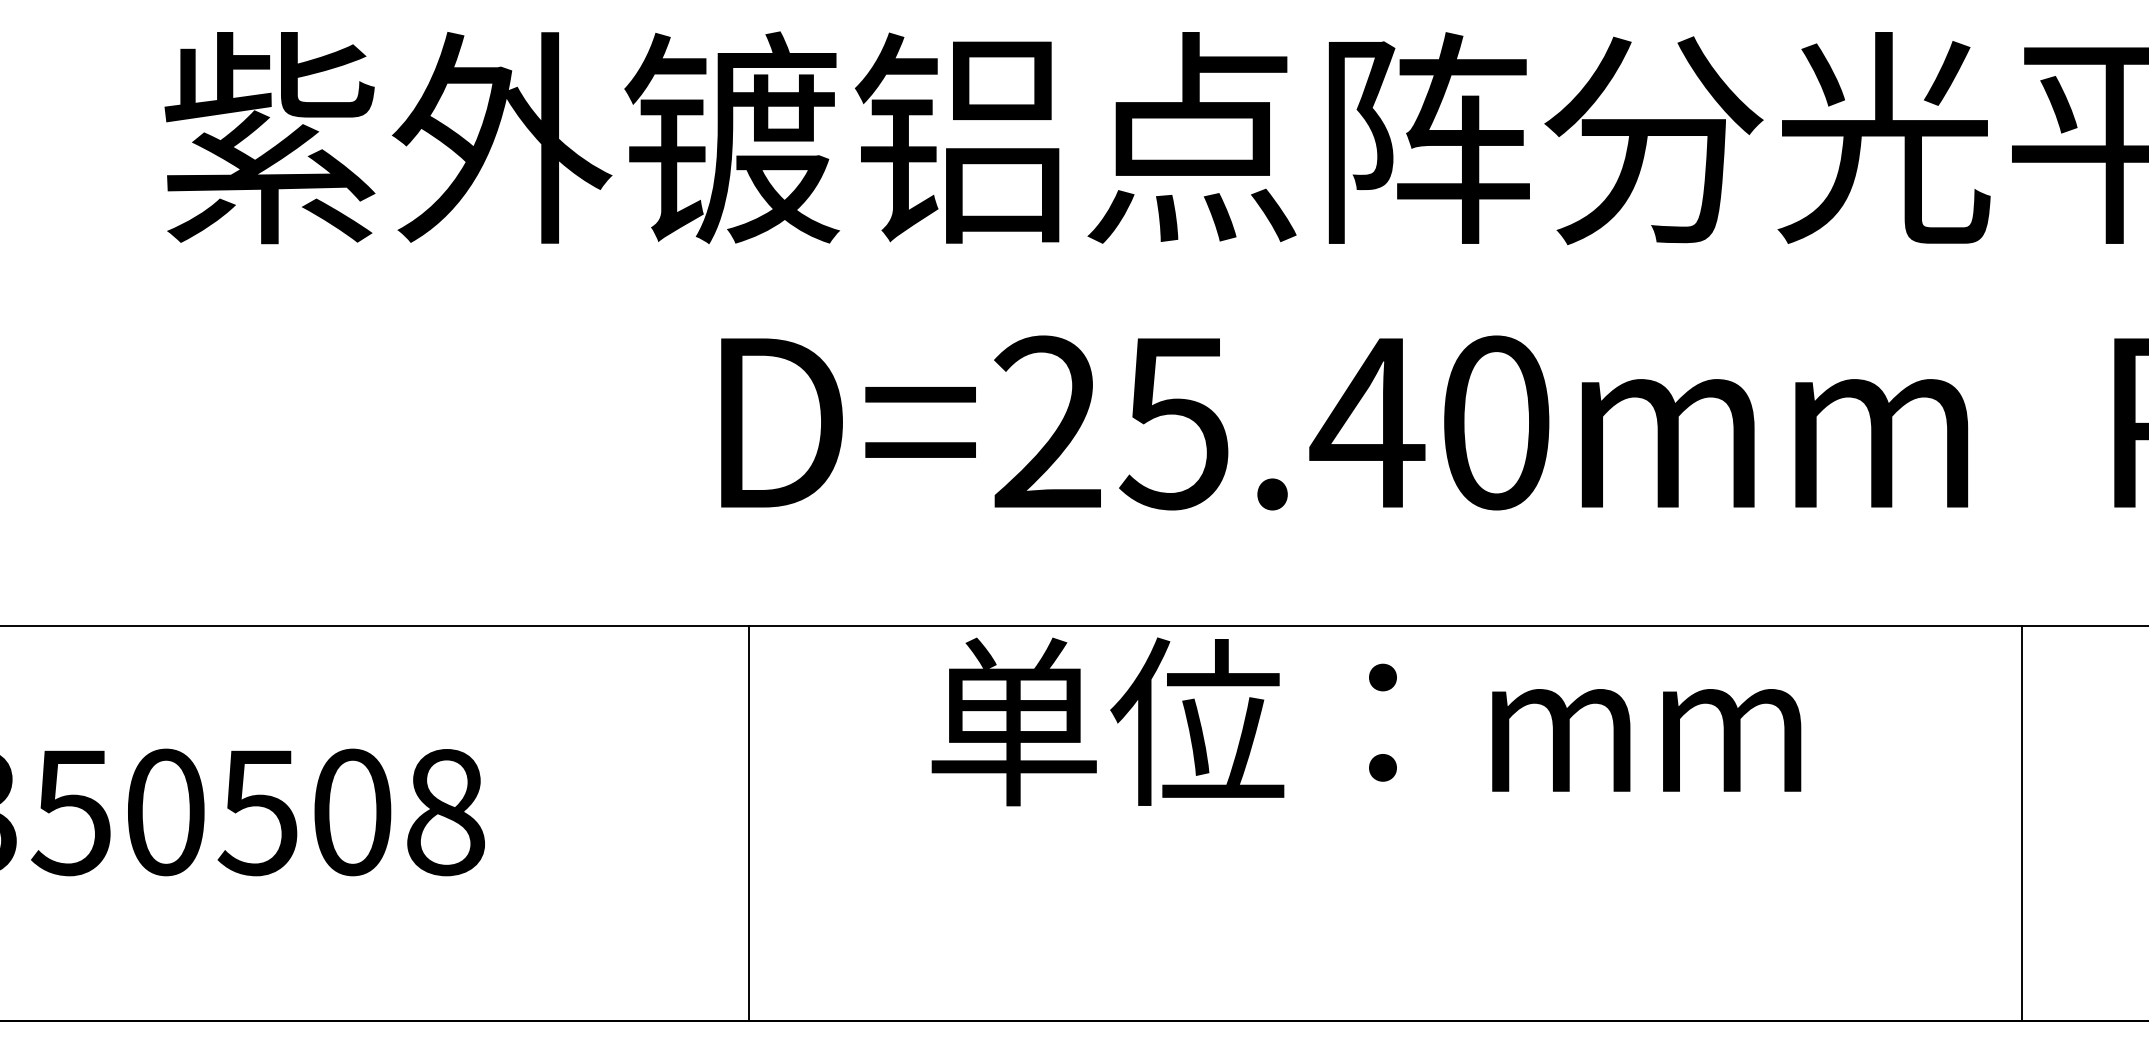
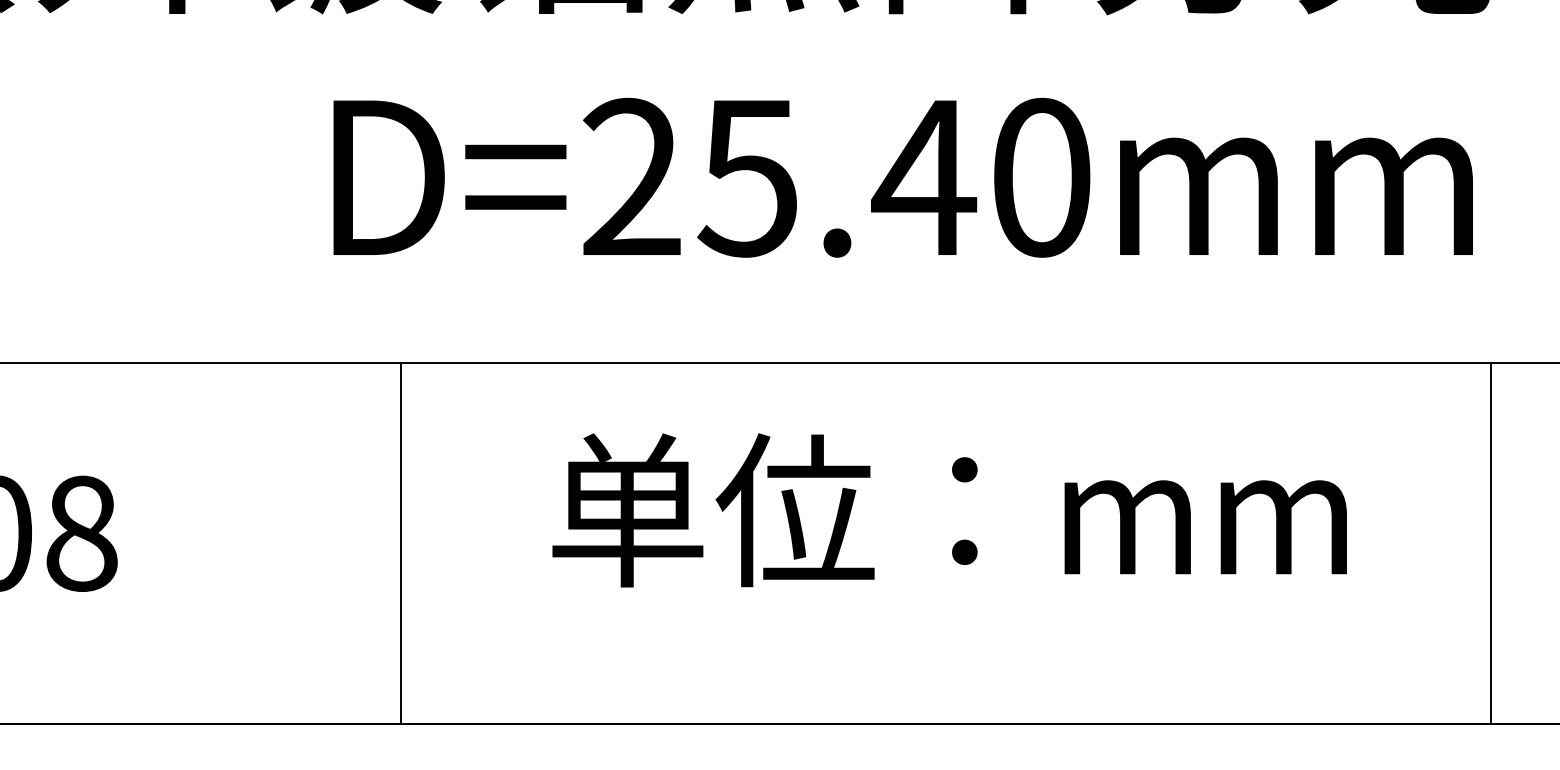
text: (1366, 721) -> (949, 509), moved
line: (749, 822) -> (401, 542), moved
line: (2022, 822) -> (1490, 542), moved

